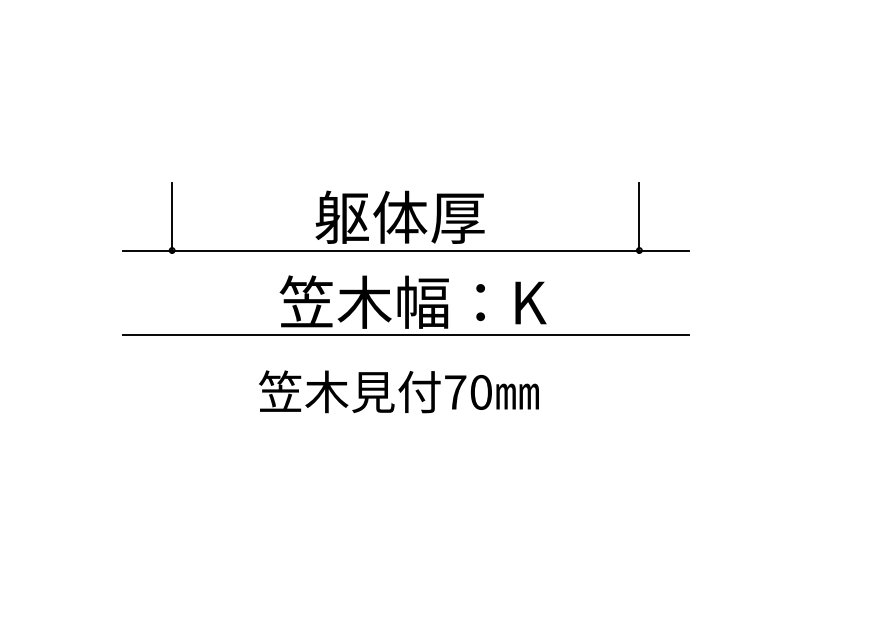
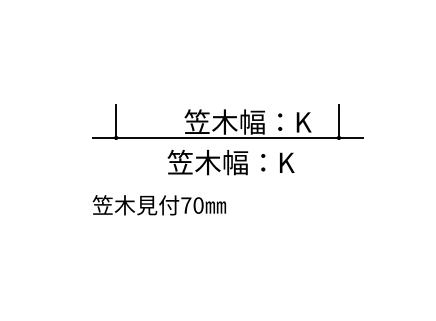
text: (447, 216) -> (247, 121), 躯体厚 -> 笠木幅：K
line: (405, 335) -> (227, 178), removed
text: (397, 392) -> (158, 205), moved

